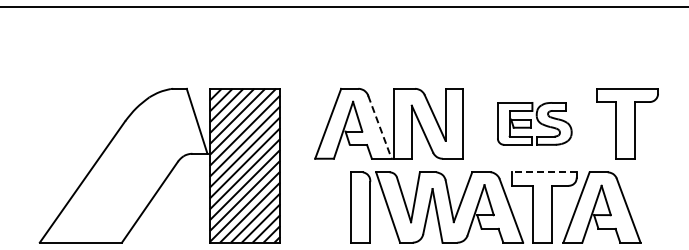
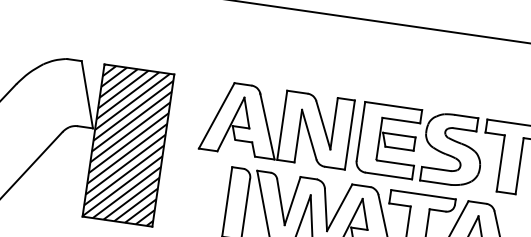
part: (534, 123) -> (420, 145), size x1.67
line: (379, 127) -> (266, 126), dashed -> solid
line: (544, 172) -> (423, 194), dashed -> solid

